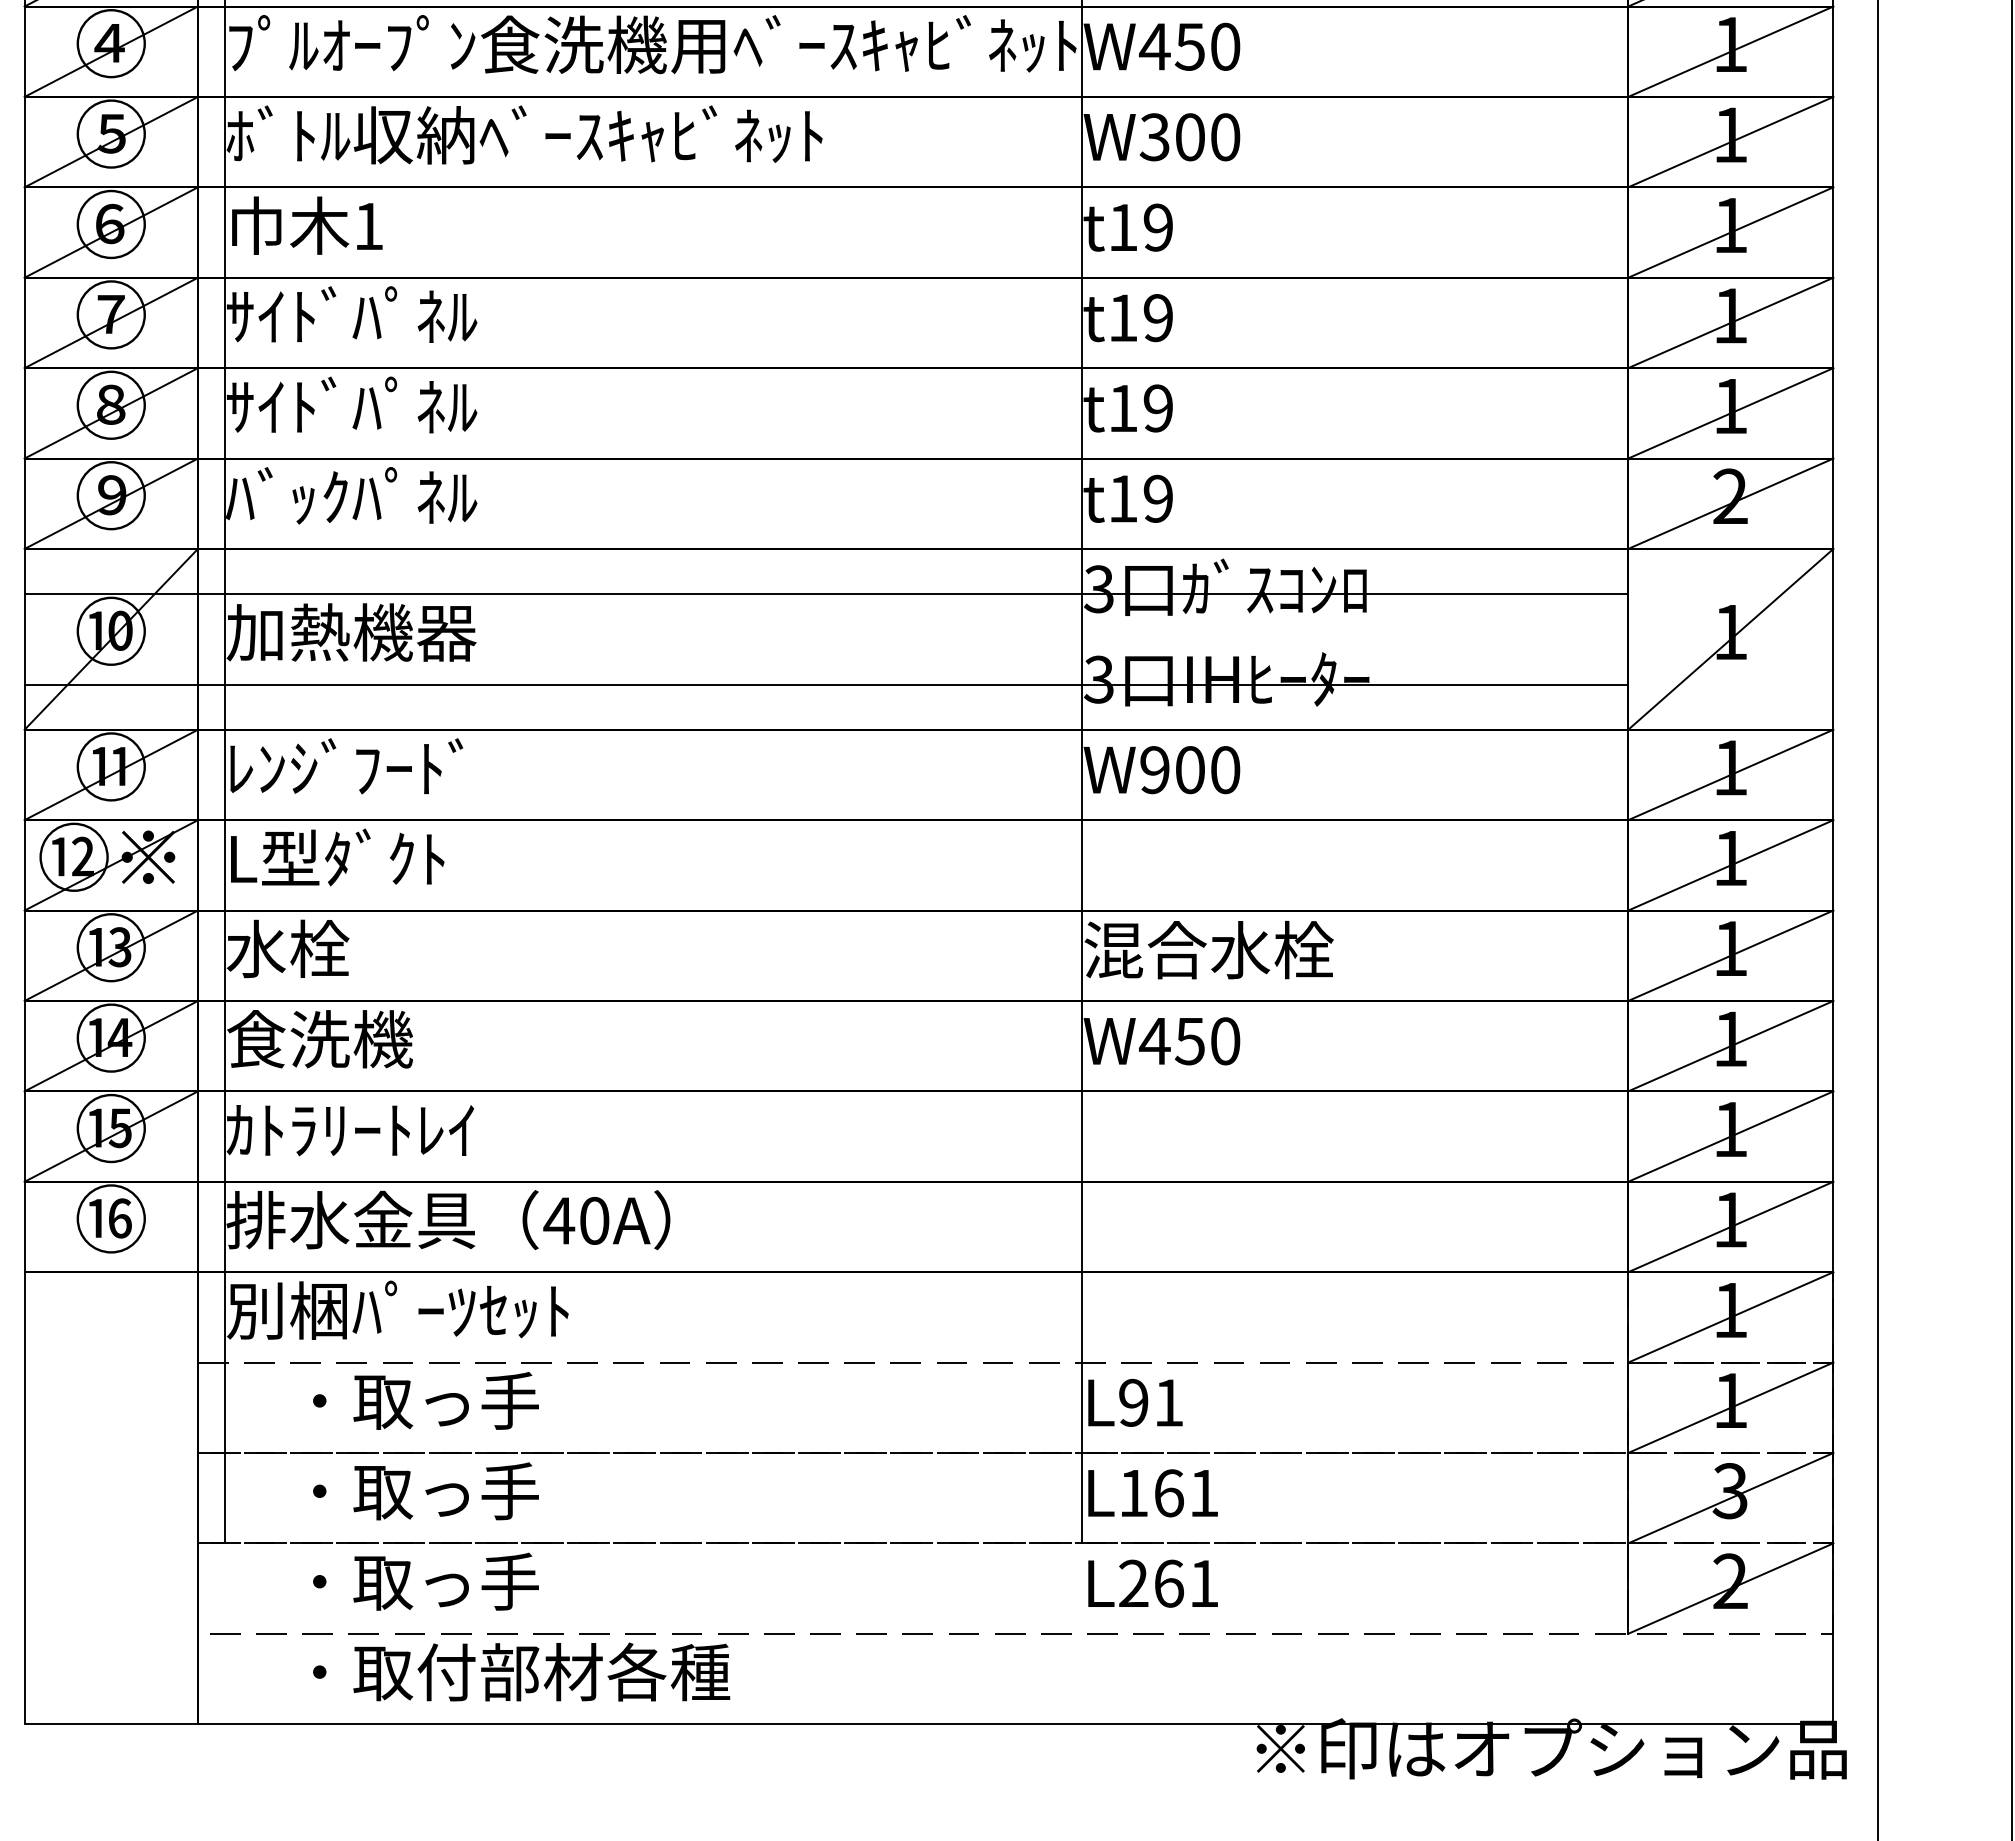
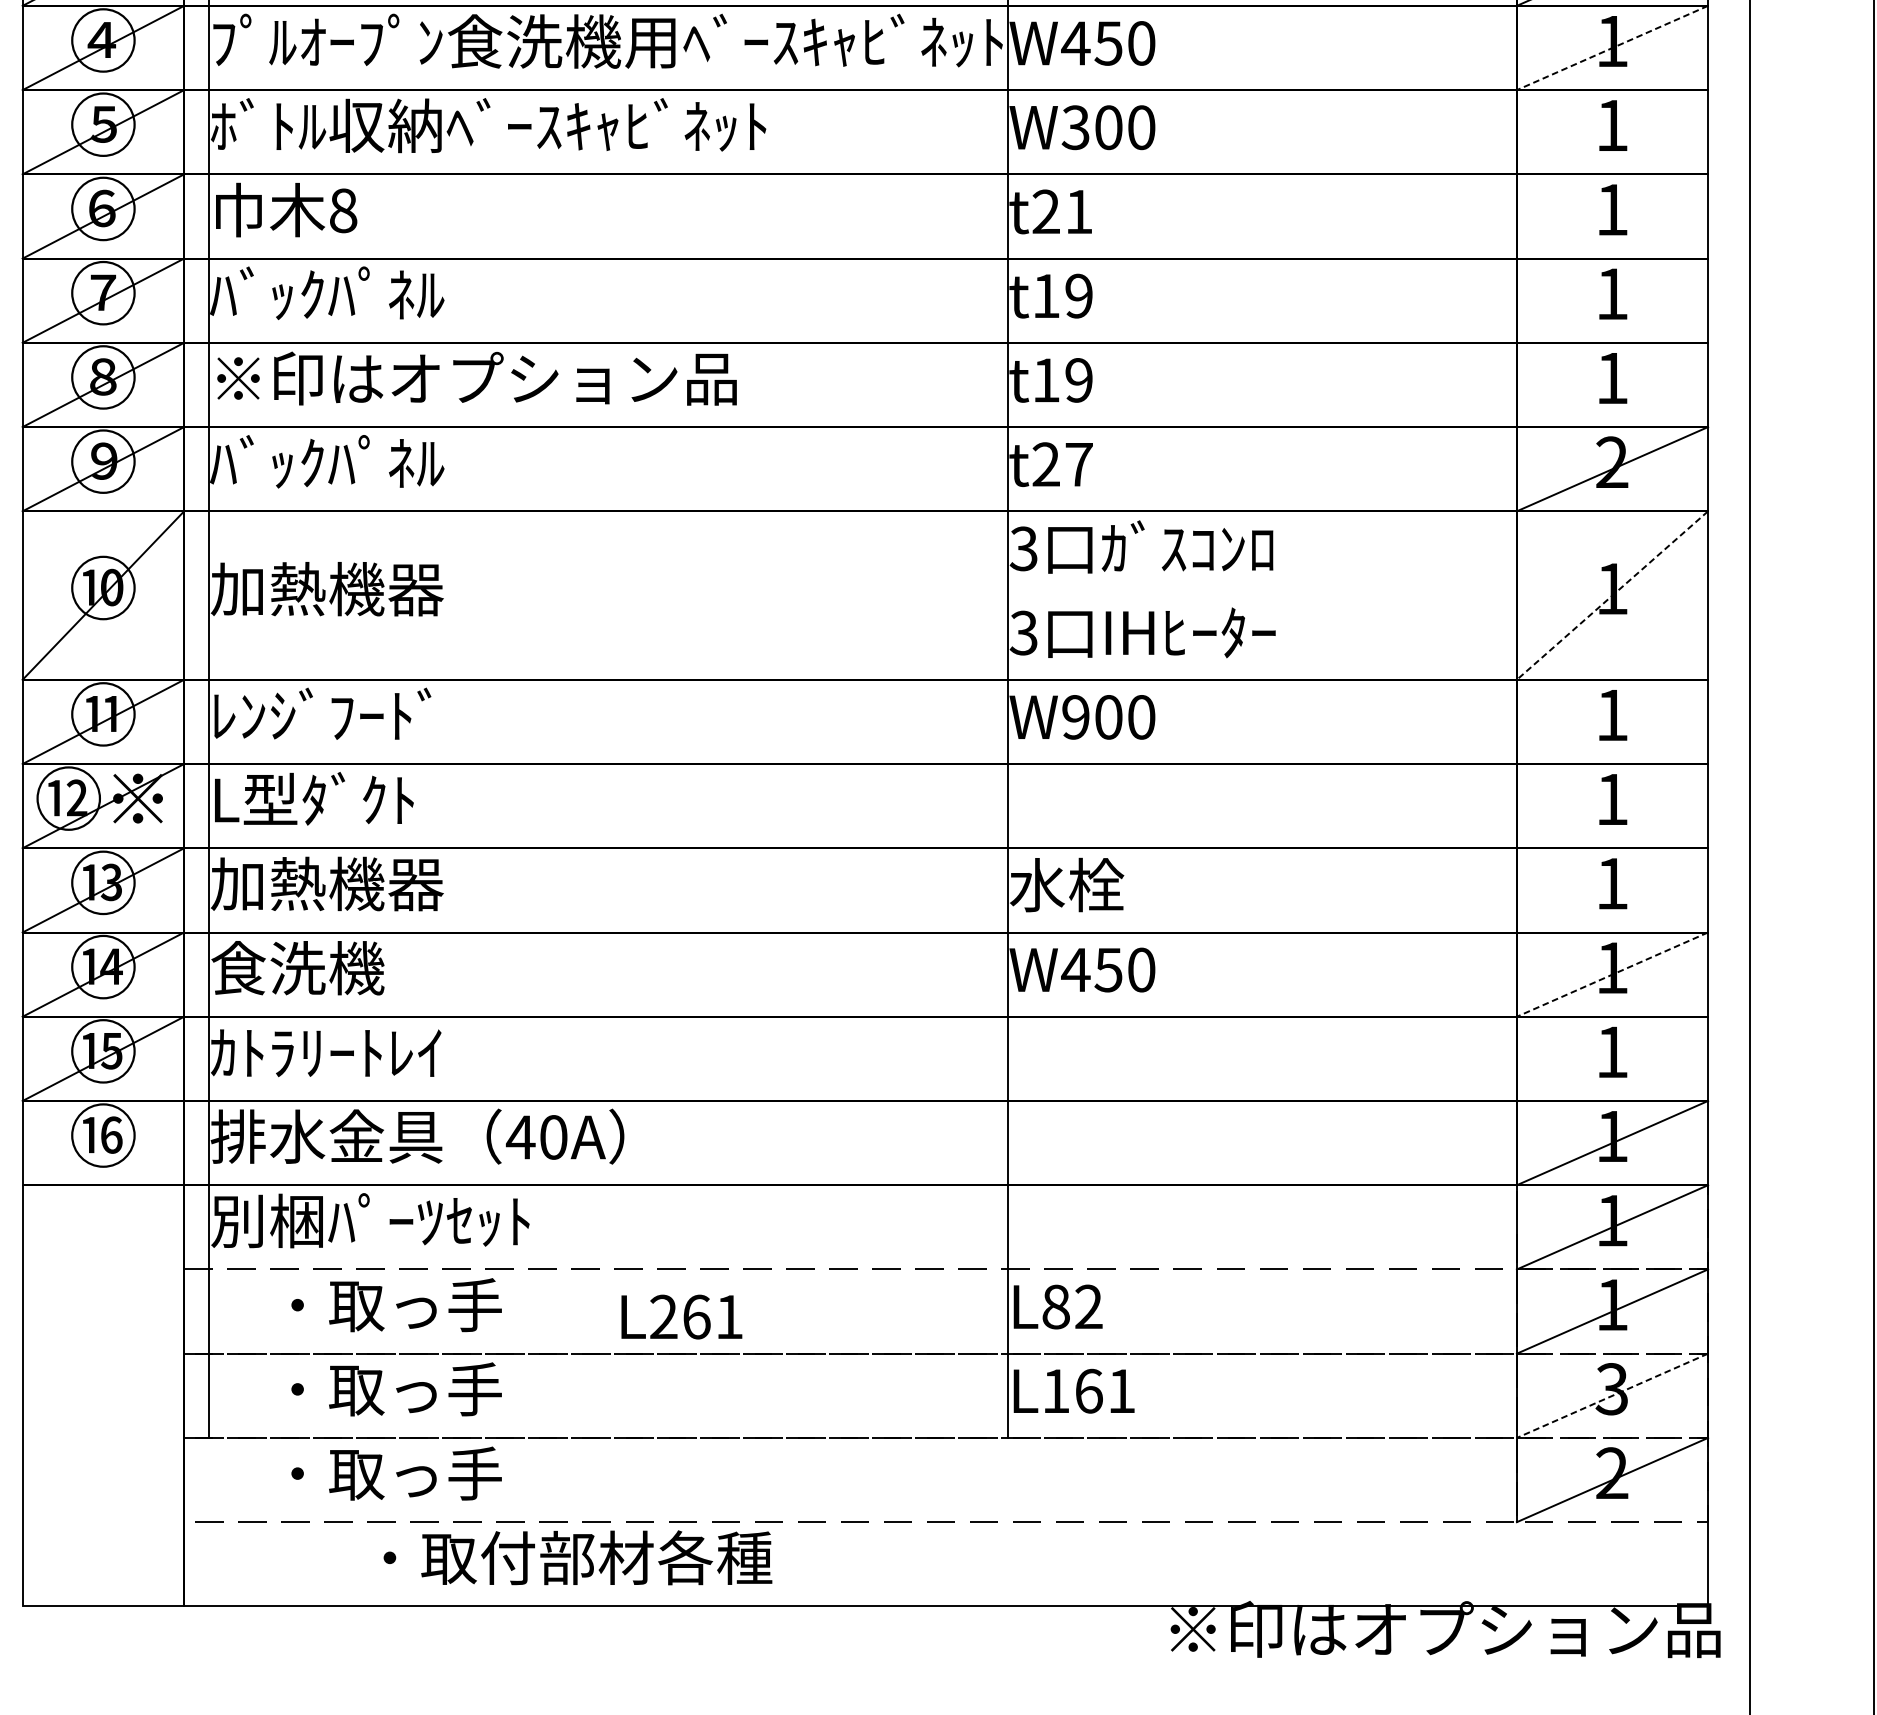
line: (1730, 51) -> (1612, 47), solid -> dashed
line: (1730, 141) -> (1612, 131), removed
text: (368, 226) -> (343, 210), 1 -> 8
text: (1140, 227) -> (1062, 211), t19 -> t21
line: (1730, 232) -> (1612, 216), removed
text: (286, 314) -> (266, 292), ｻｲﾄﾞﾊﾟﾈﾙ -> ﾊﾞｯｸﾊﾟﾈﾙ
line: (1730, 322) -> (1612, 300), removed
text: (508, 405) -> (473, 377), ｻｲﾄﾞﾊﾟﾈﾙ -> ※印はオプション品
line: (1730, 413) -> (1612, 385), removed
text: (1140, 498) -> (1062, 464), t19 -> t27
line: (826, 594) -> (769, 553), removed
line: (1730, 639) -> (1612, 595), solid -> dashed
line: (826, 684) -> (769, 637), removed
line: (1730, 774) -> (1612, 721), removed
line: (1730, 865) -> (1612, 806), removed
text: (351, 948) -> (327, 883), 水栓 -> 加熱機器
text: (1208, 949) -> (1125, 884), 混合水栓 -> 水栓
line: (1730, 955) -> (1612, 890), removed
line: (1730, 1046) -> (1612, 974), solid -> dashed
line: (1730, 1136) -> (1612, 1058), removed
text: (1151, 1402) -> (1072, 1306), L91 -> L82
line: (1730, 1498) -> (1612, 1396), solid -> dashed
text: (1152, 1583) -> (681, 1316), moved
text: (521, 1671) -> (577, 1557), moved

